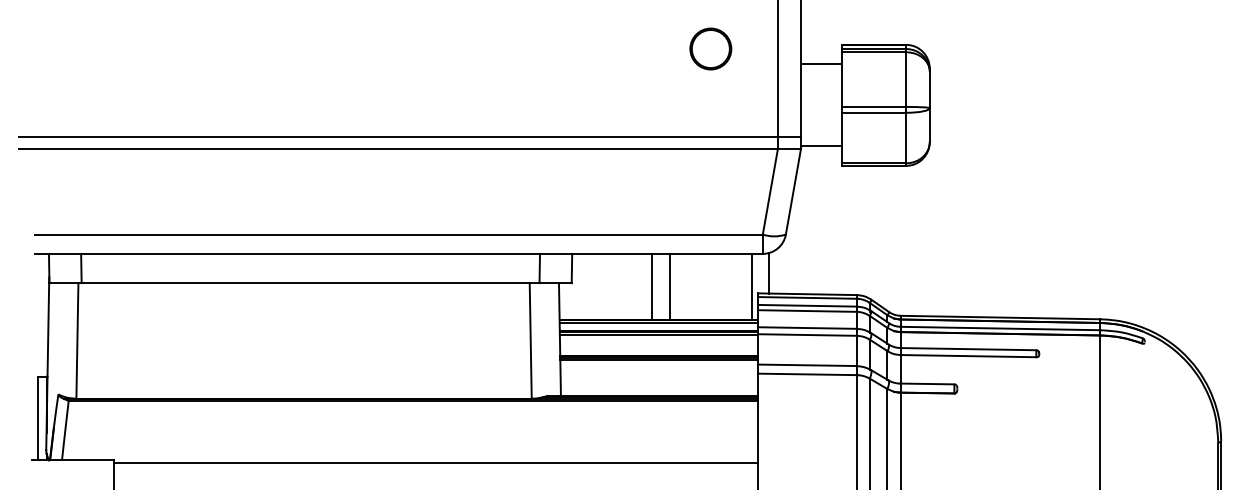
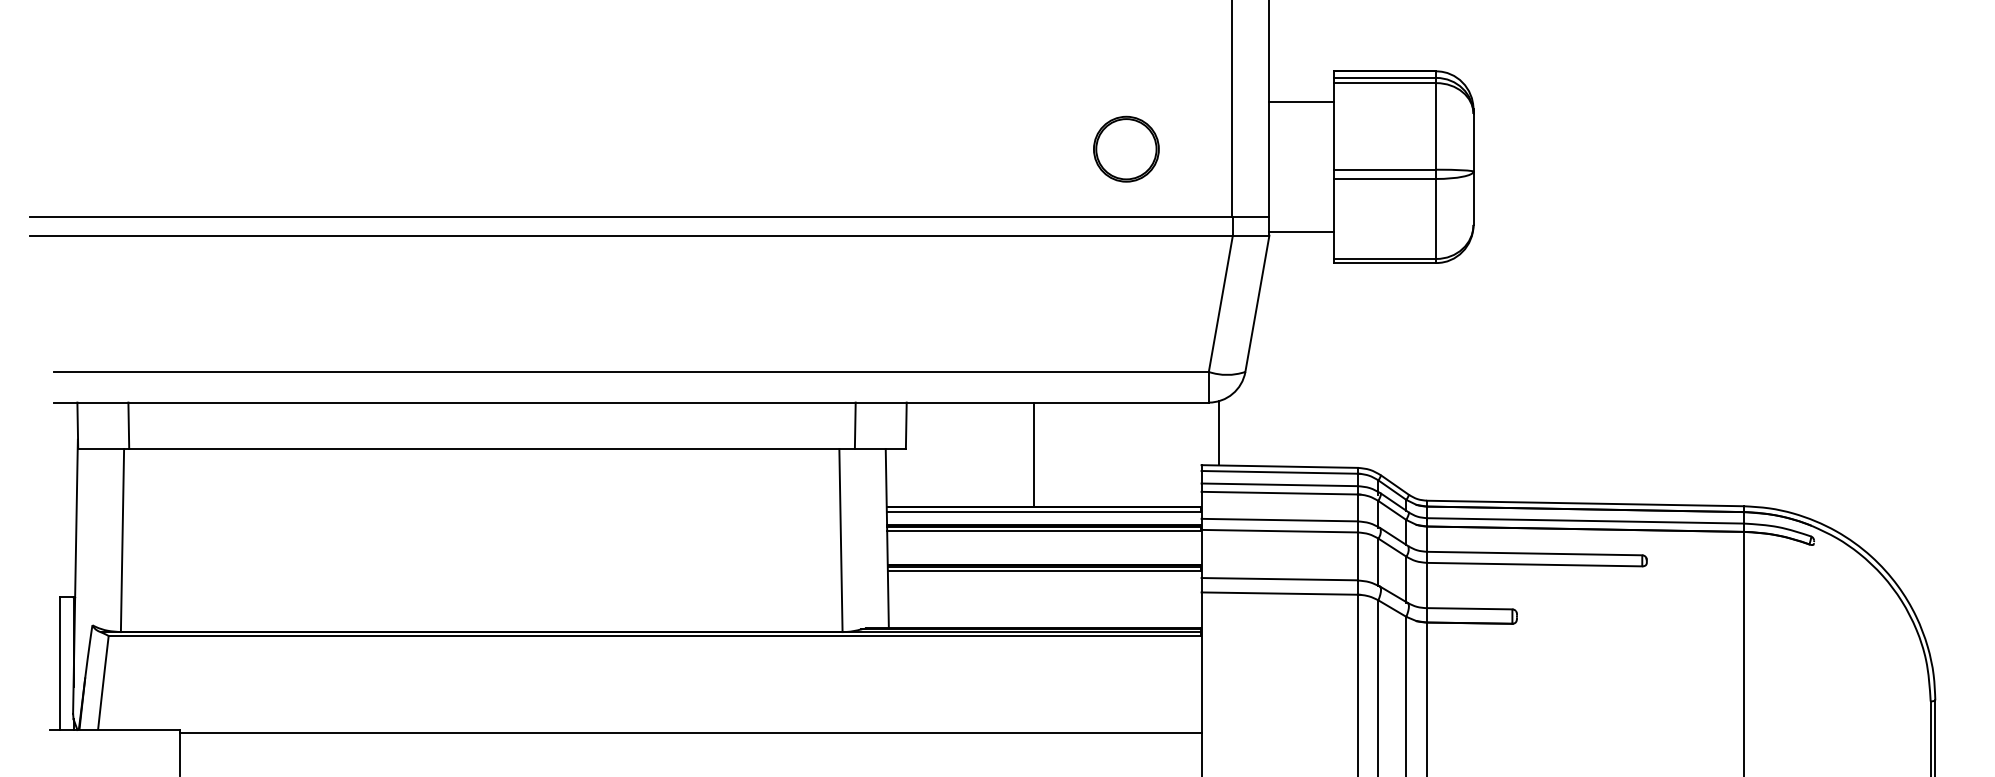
part: (710, 48) -> (1125, 148), moved
line: (669, 286) -> (1060, 454), removed
line: (751, 286) -> (1190, 454), removed

